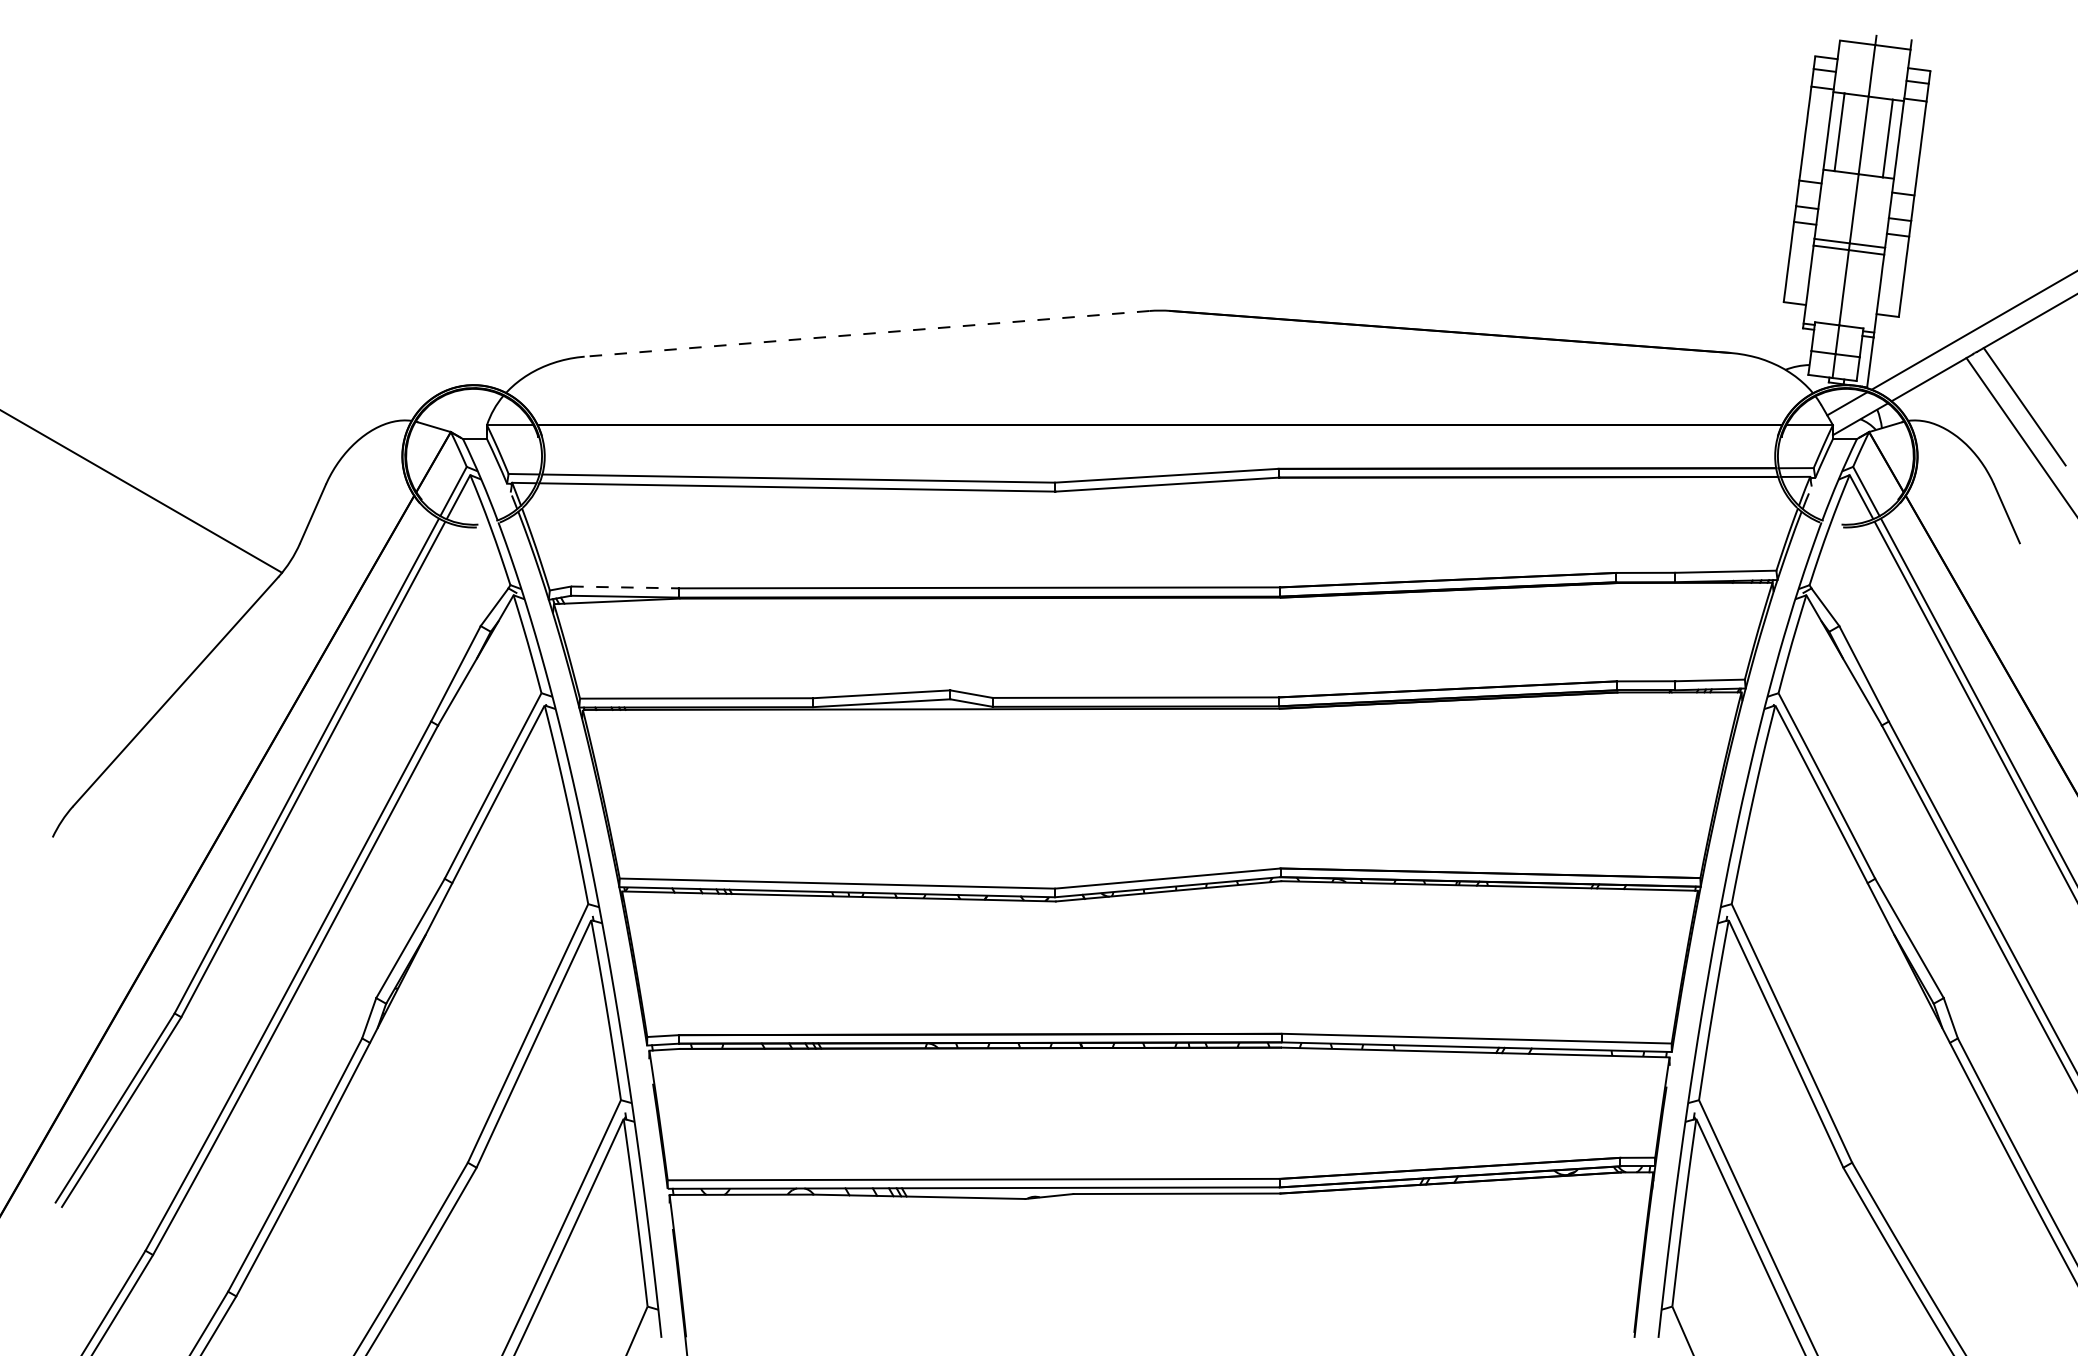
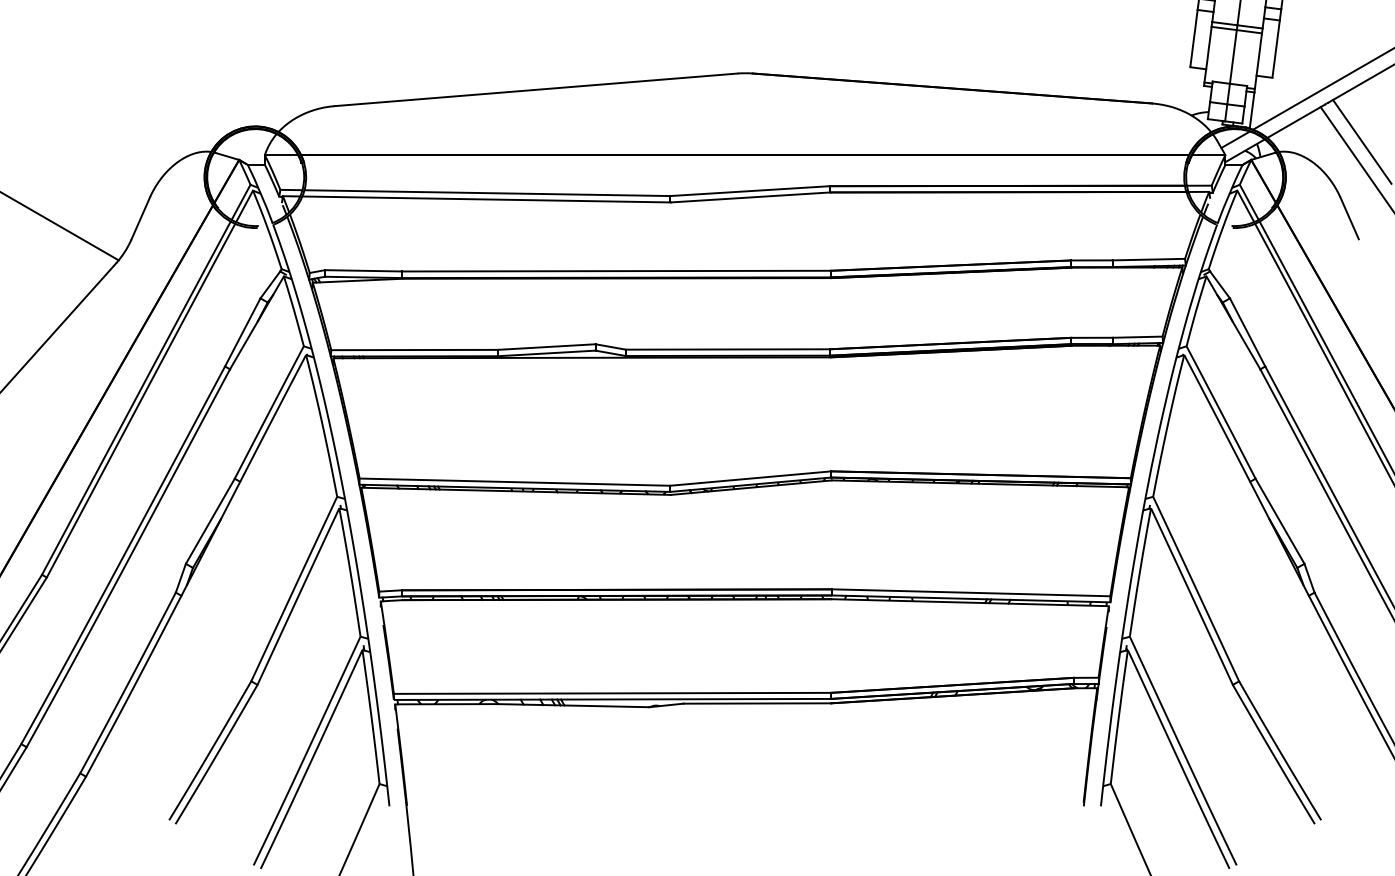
line: (866, 333) -> (535, 89), dashed -> solid
line: (625, 587) -> (363, 270), dashed -> solid

